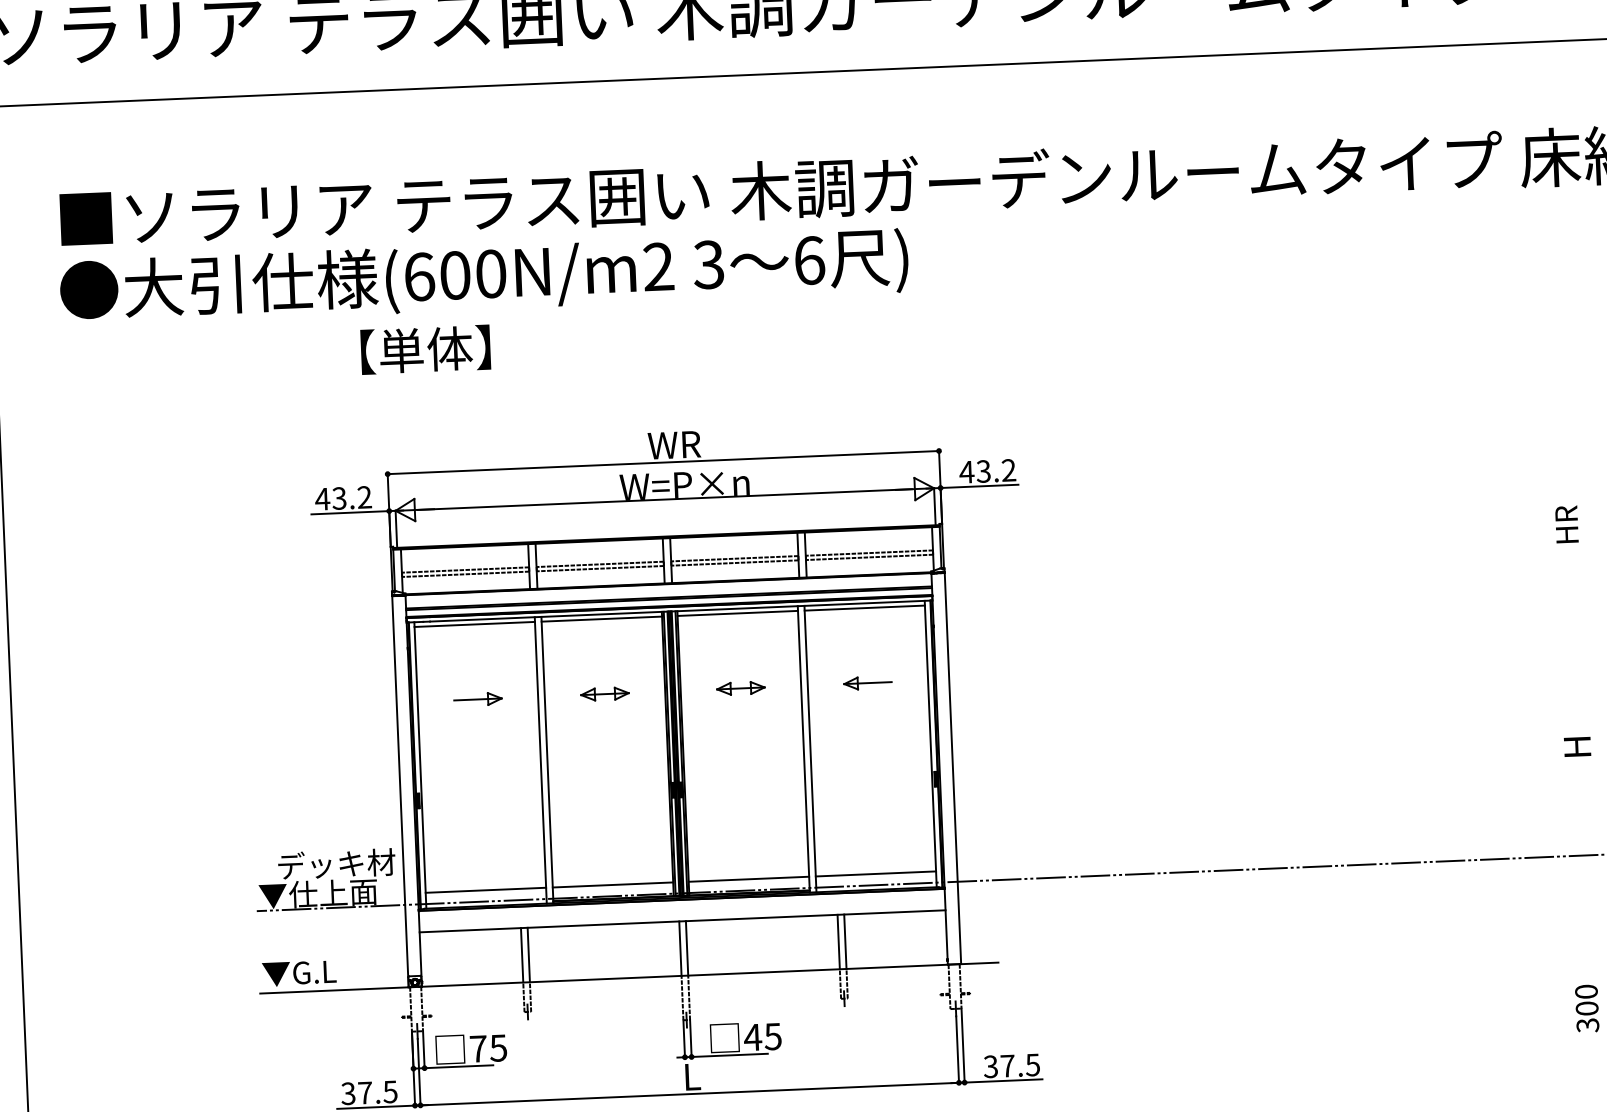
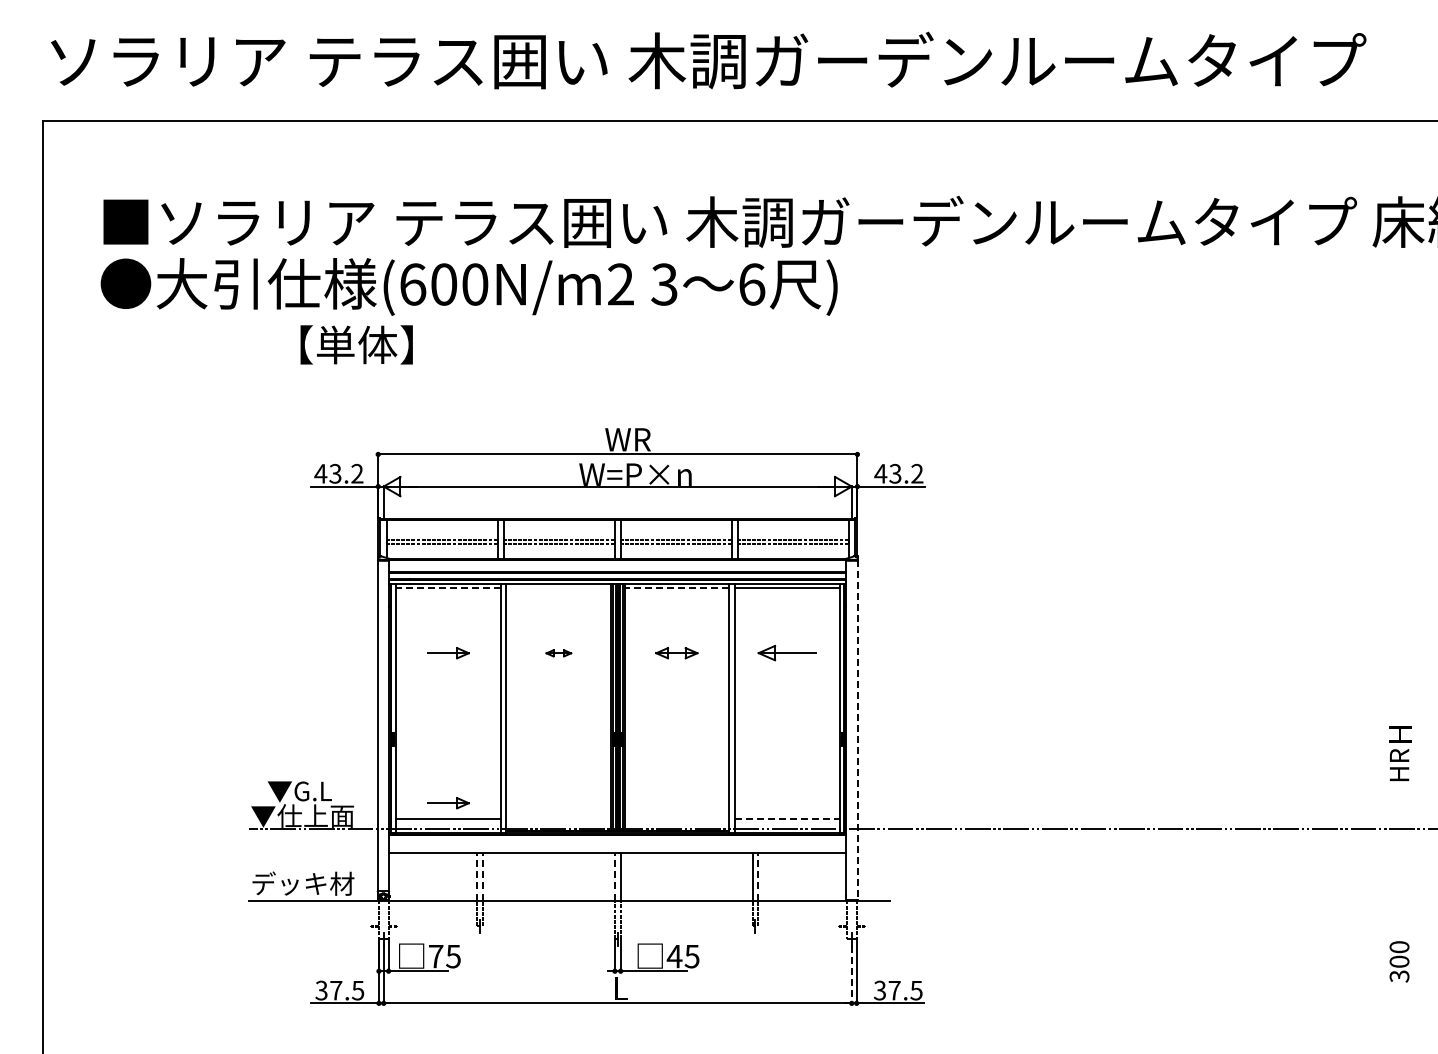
text: (425, 349) -> (356, 344), moved
text: (1566, 523) -> (1399, 764), moved
line: (737, 613) -> (676, 588), solid -> dashed
line: (601, 619) -> (558, 588), removed
line: (473, 625) -> (447, 588), solid -> dashed
part: (867, 683) -> (786, 653), size x1.4
part: (604, 694) -> (558, 653), size x0.6
line: (952, 768) -> (857, 730), solid -> dashed
text: (335, 863) -> (318, 790), デッキ材 -> ▼G.L
part: (485, 872) -> (448, 803), added
line: (876, 874) -> (787, 819), solid -> dashed
line: (748, 879) -> (676, 819), removed
line: (612, 885) -> (558, 819), removed
line: (845, 941) -> (758, 876), solid -> dashed
line: (679, 948) -> (614, 876), solid -> dashed
line: (522, 954) -> (477, 876), solid -> dashed
line: (529, 954) -> (483, 876), solid -> dashed
text: (321, 971) -> (302, 883), ▼G.L -> デッキ材
line: (957, 1049) -> (851, 974), solid -> dashed

